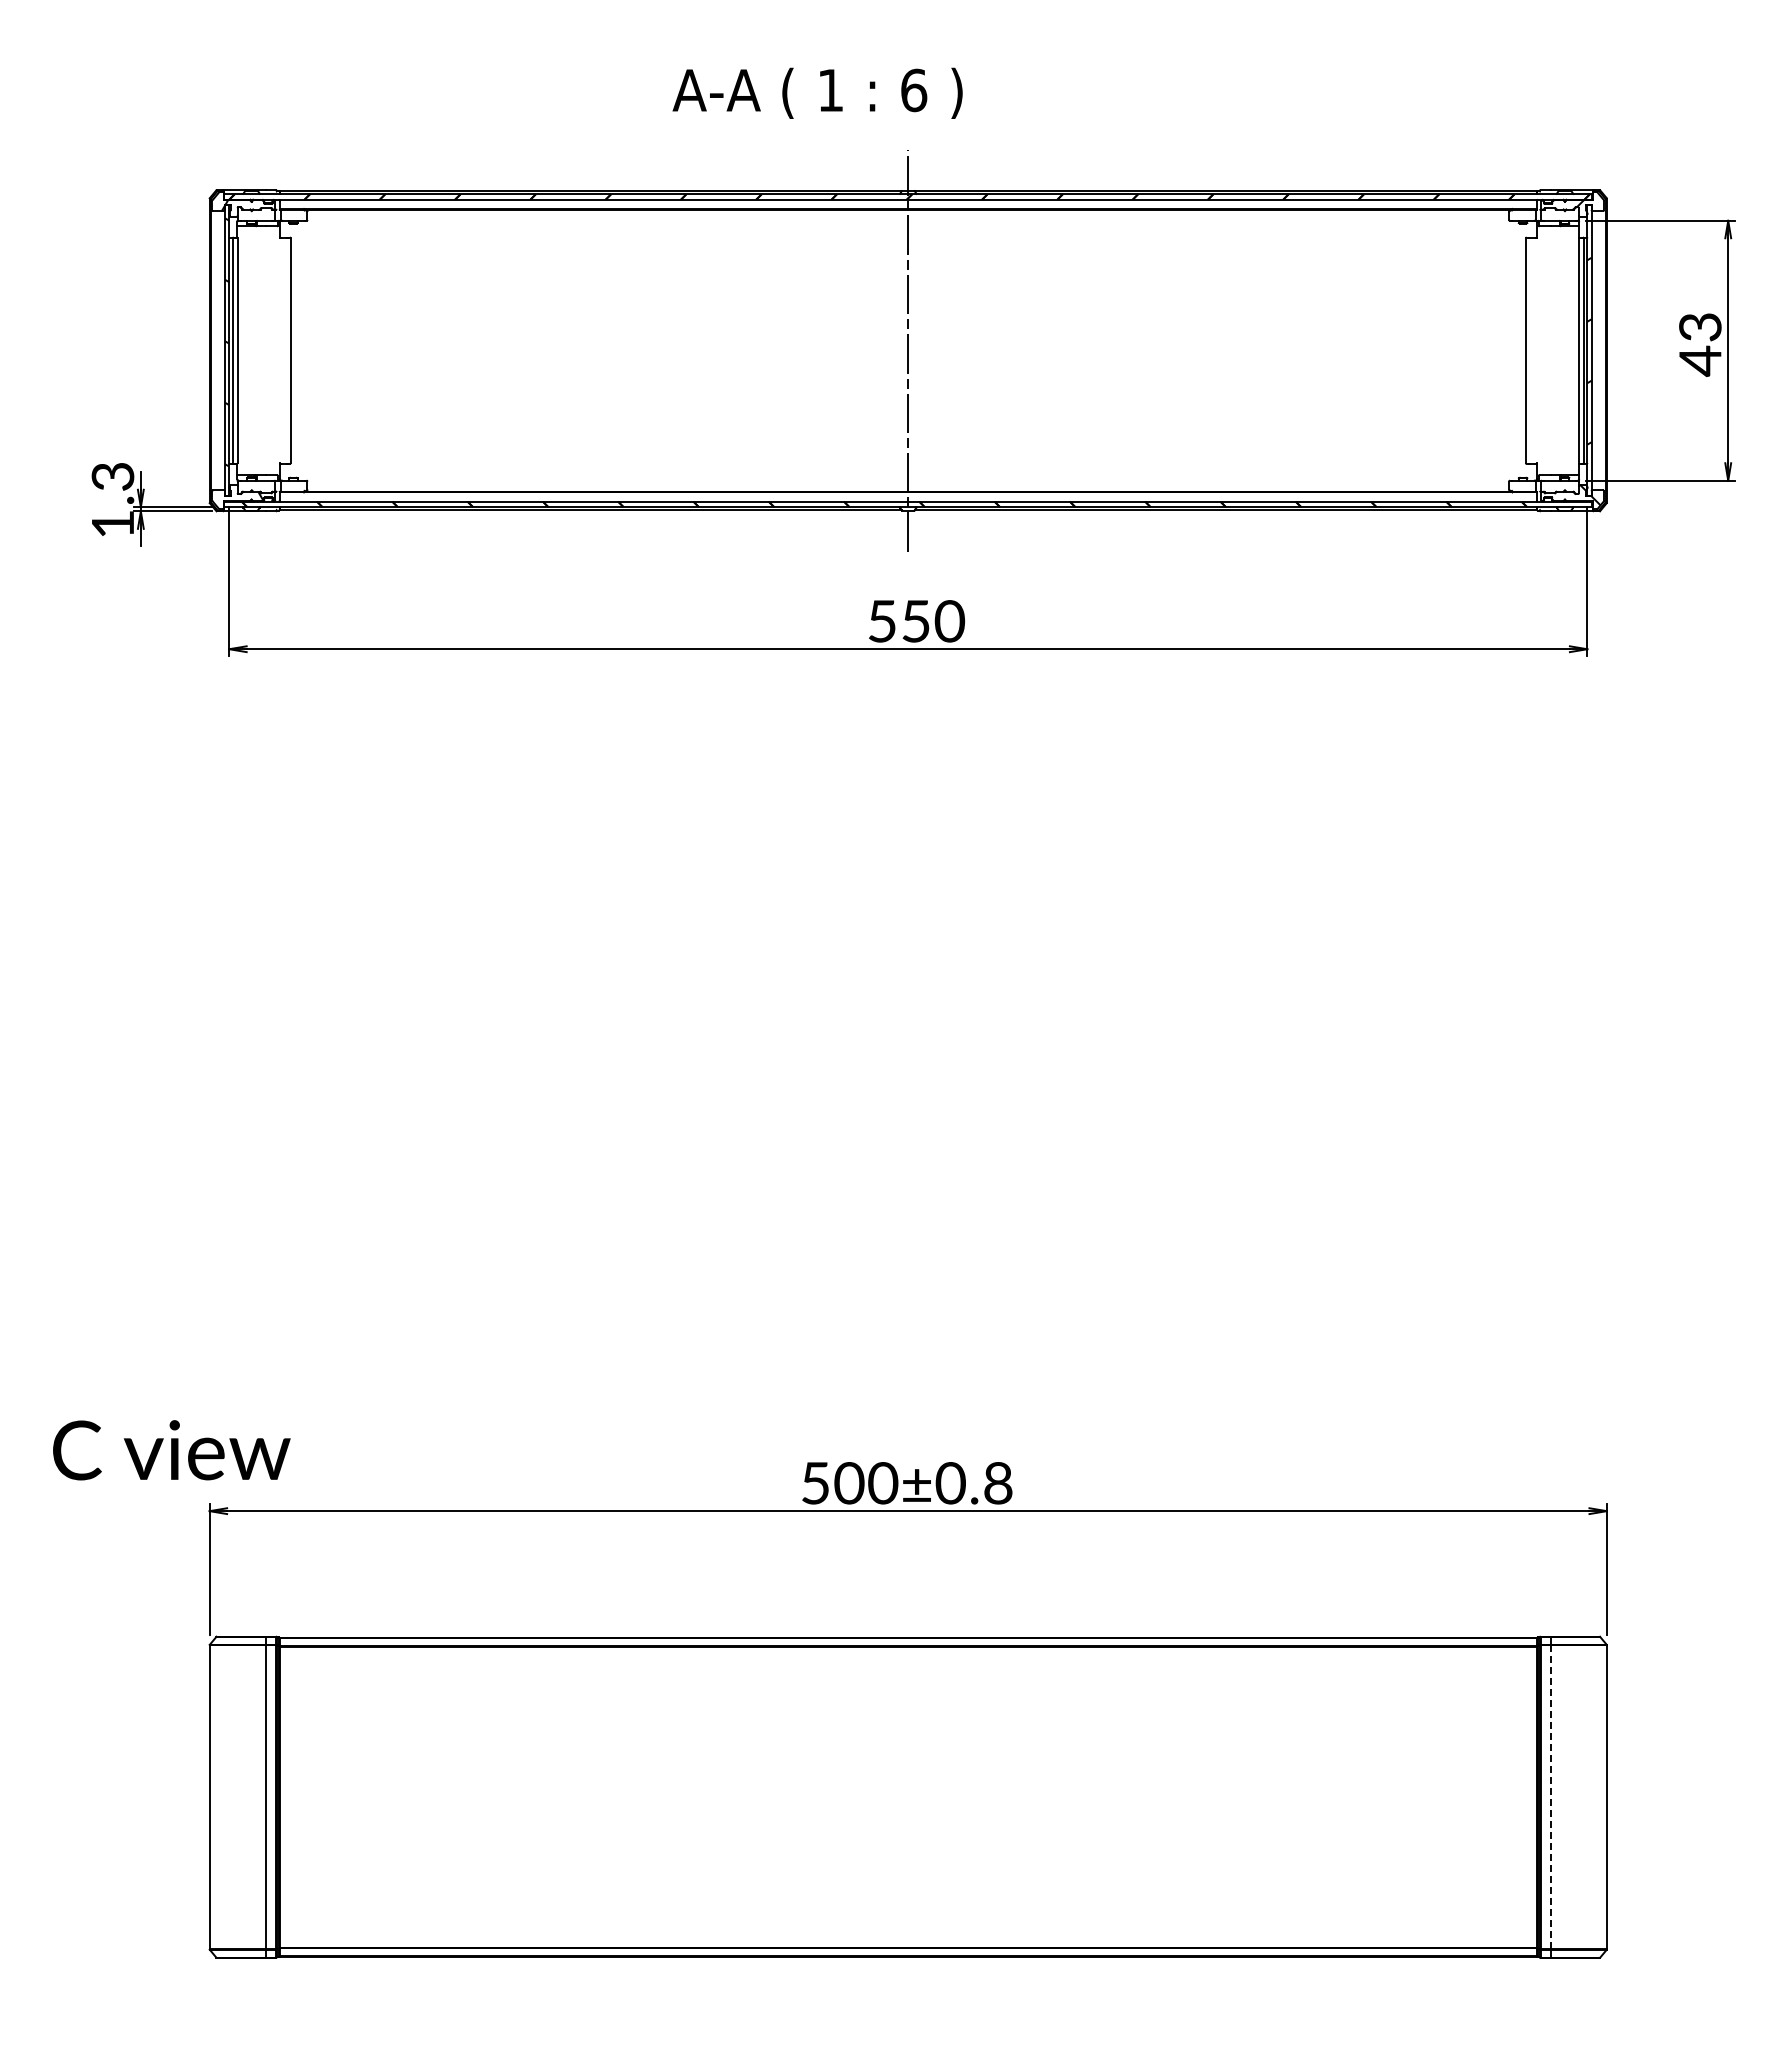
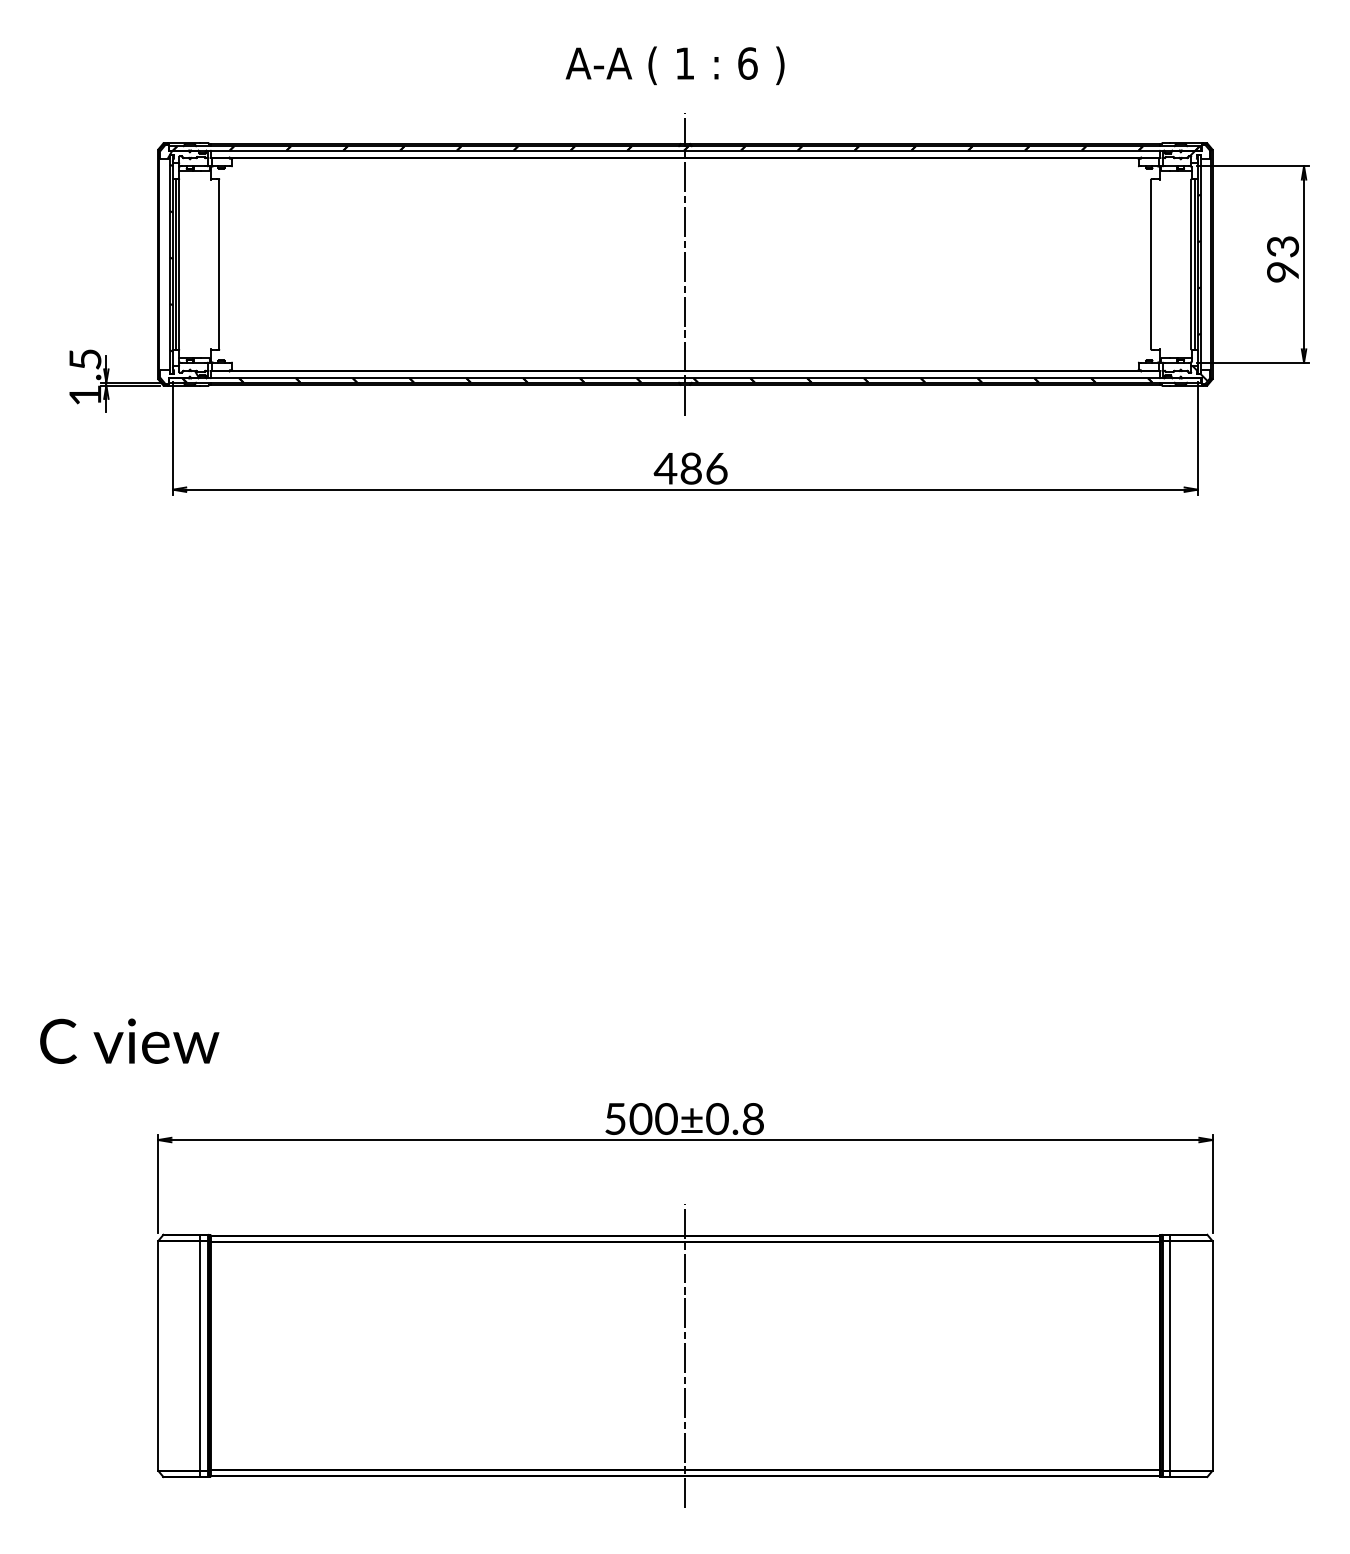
text: (817, 92) -> (675, 65), moved
text: (1700, 361) -> (1283, 272), 43 -> 93
text: (112, 476) -> (84, 359), 1.3 -> 1.5
text: (915, 621) -> (690, 468), 550 -> 486
text: (171, 1450) -> (129, 1041), moved
line: (908, 1797) -> (685, 1356), added
line: (1551, 1797) -> (1170, 1356), dashed -> solid

